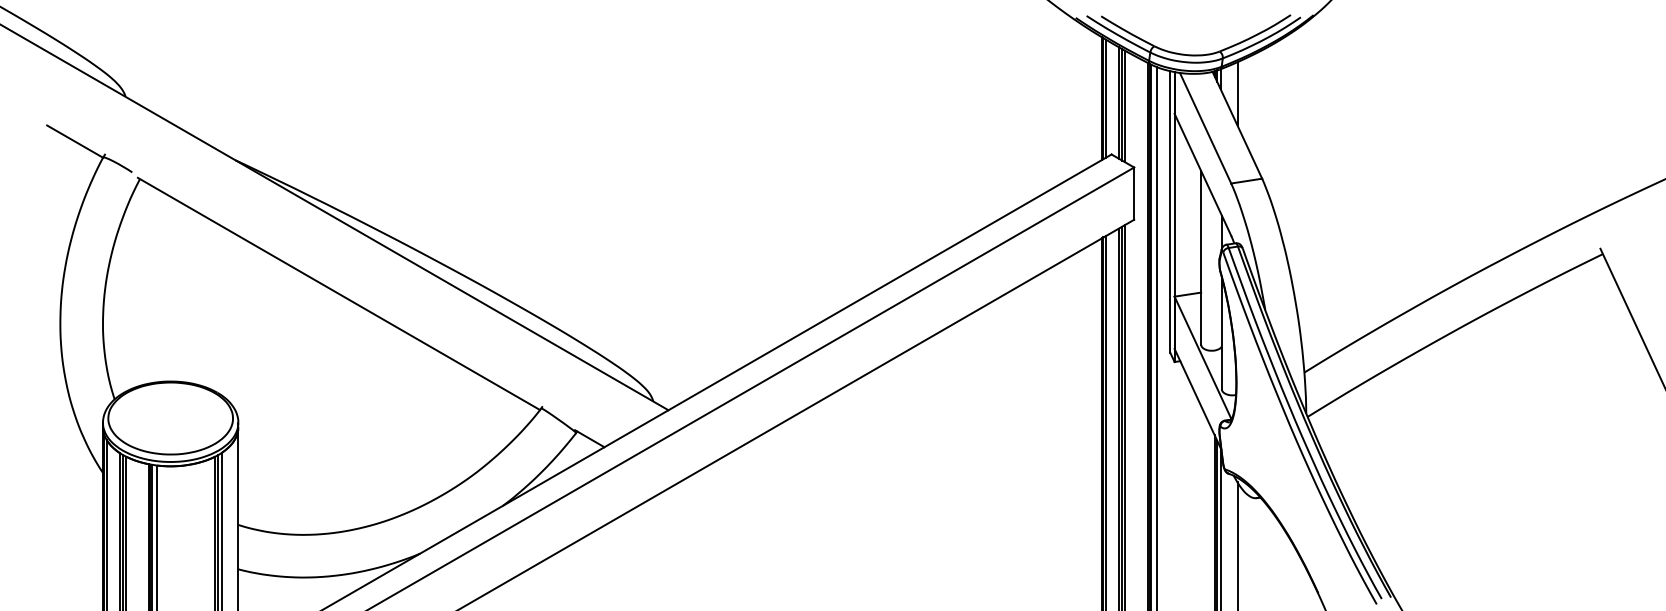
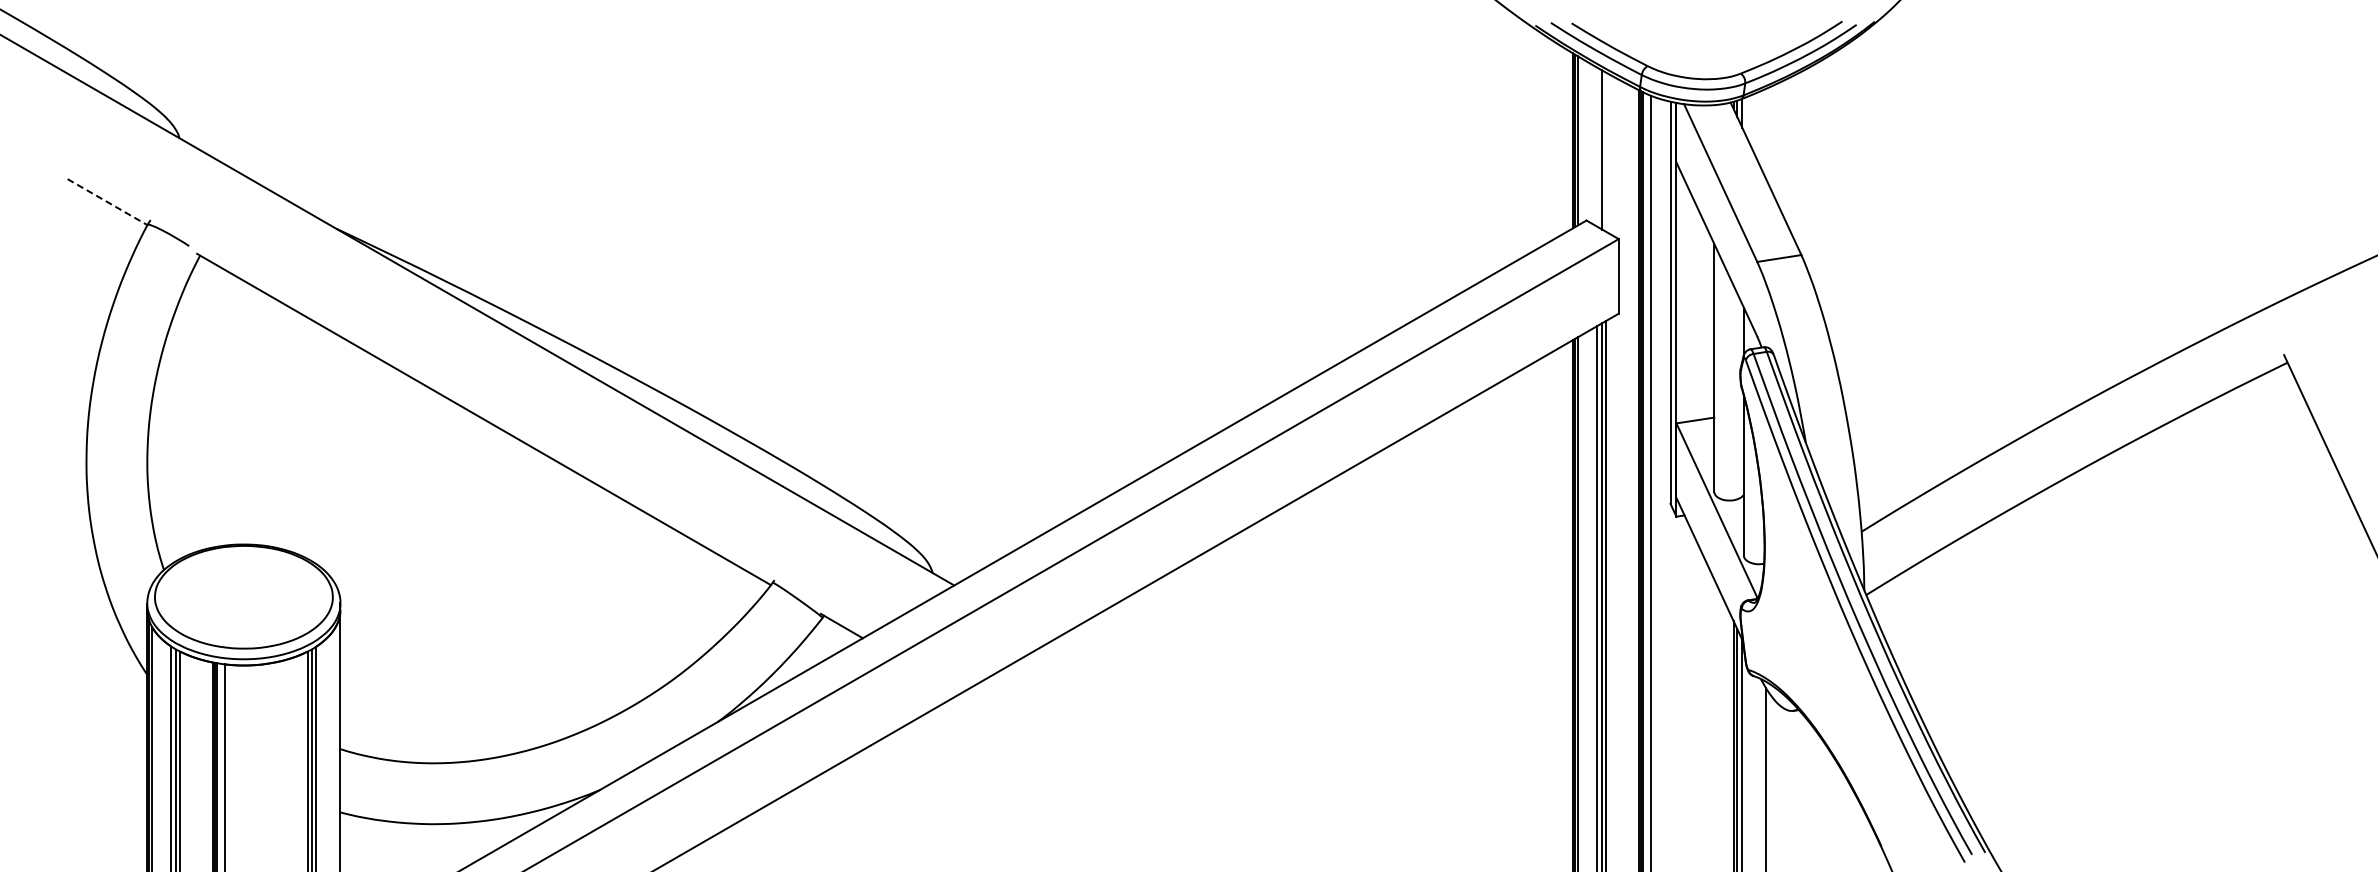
line: (1237, 93) -> (1766, 133), removed
line: (1119, 102) -> (1597, 146), removed
line: (1124, 106) -> (1605, 151), removed
line: (75, 141) -> (107, 202), solid -> dashed

